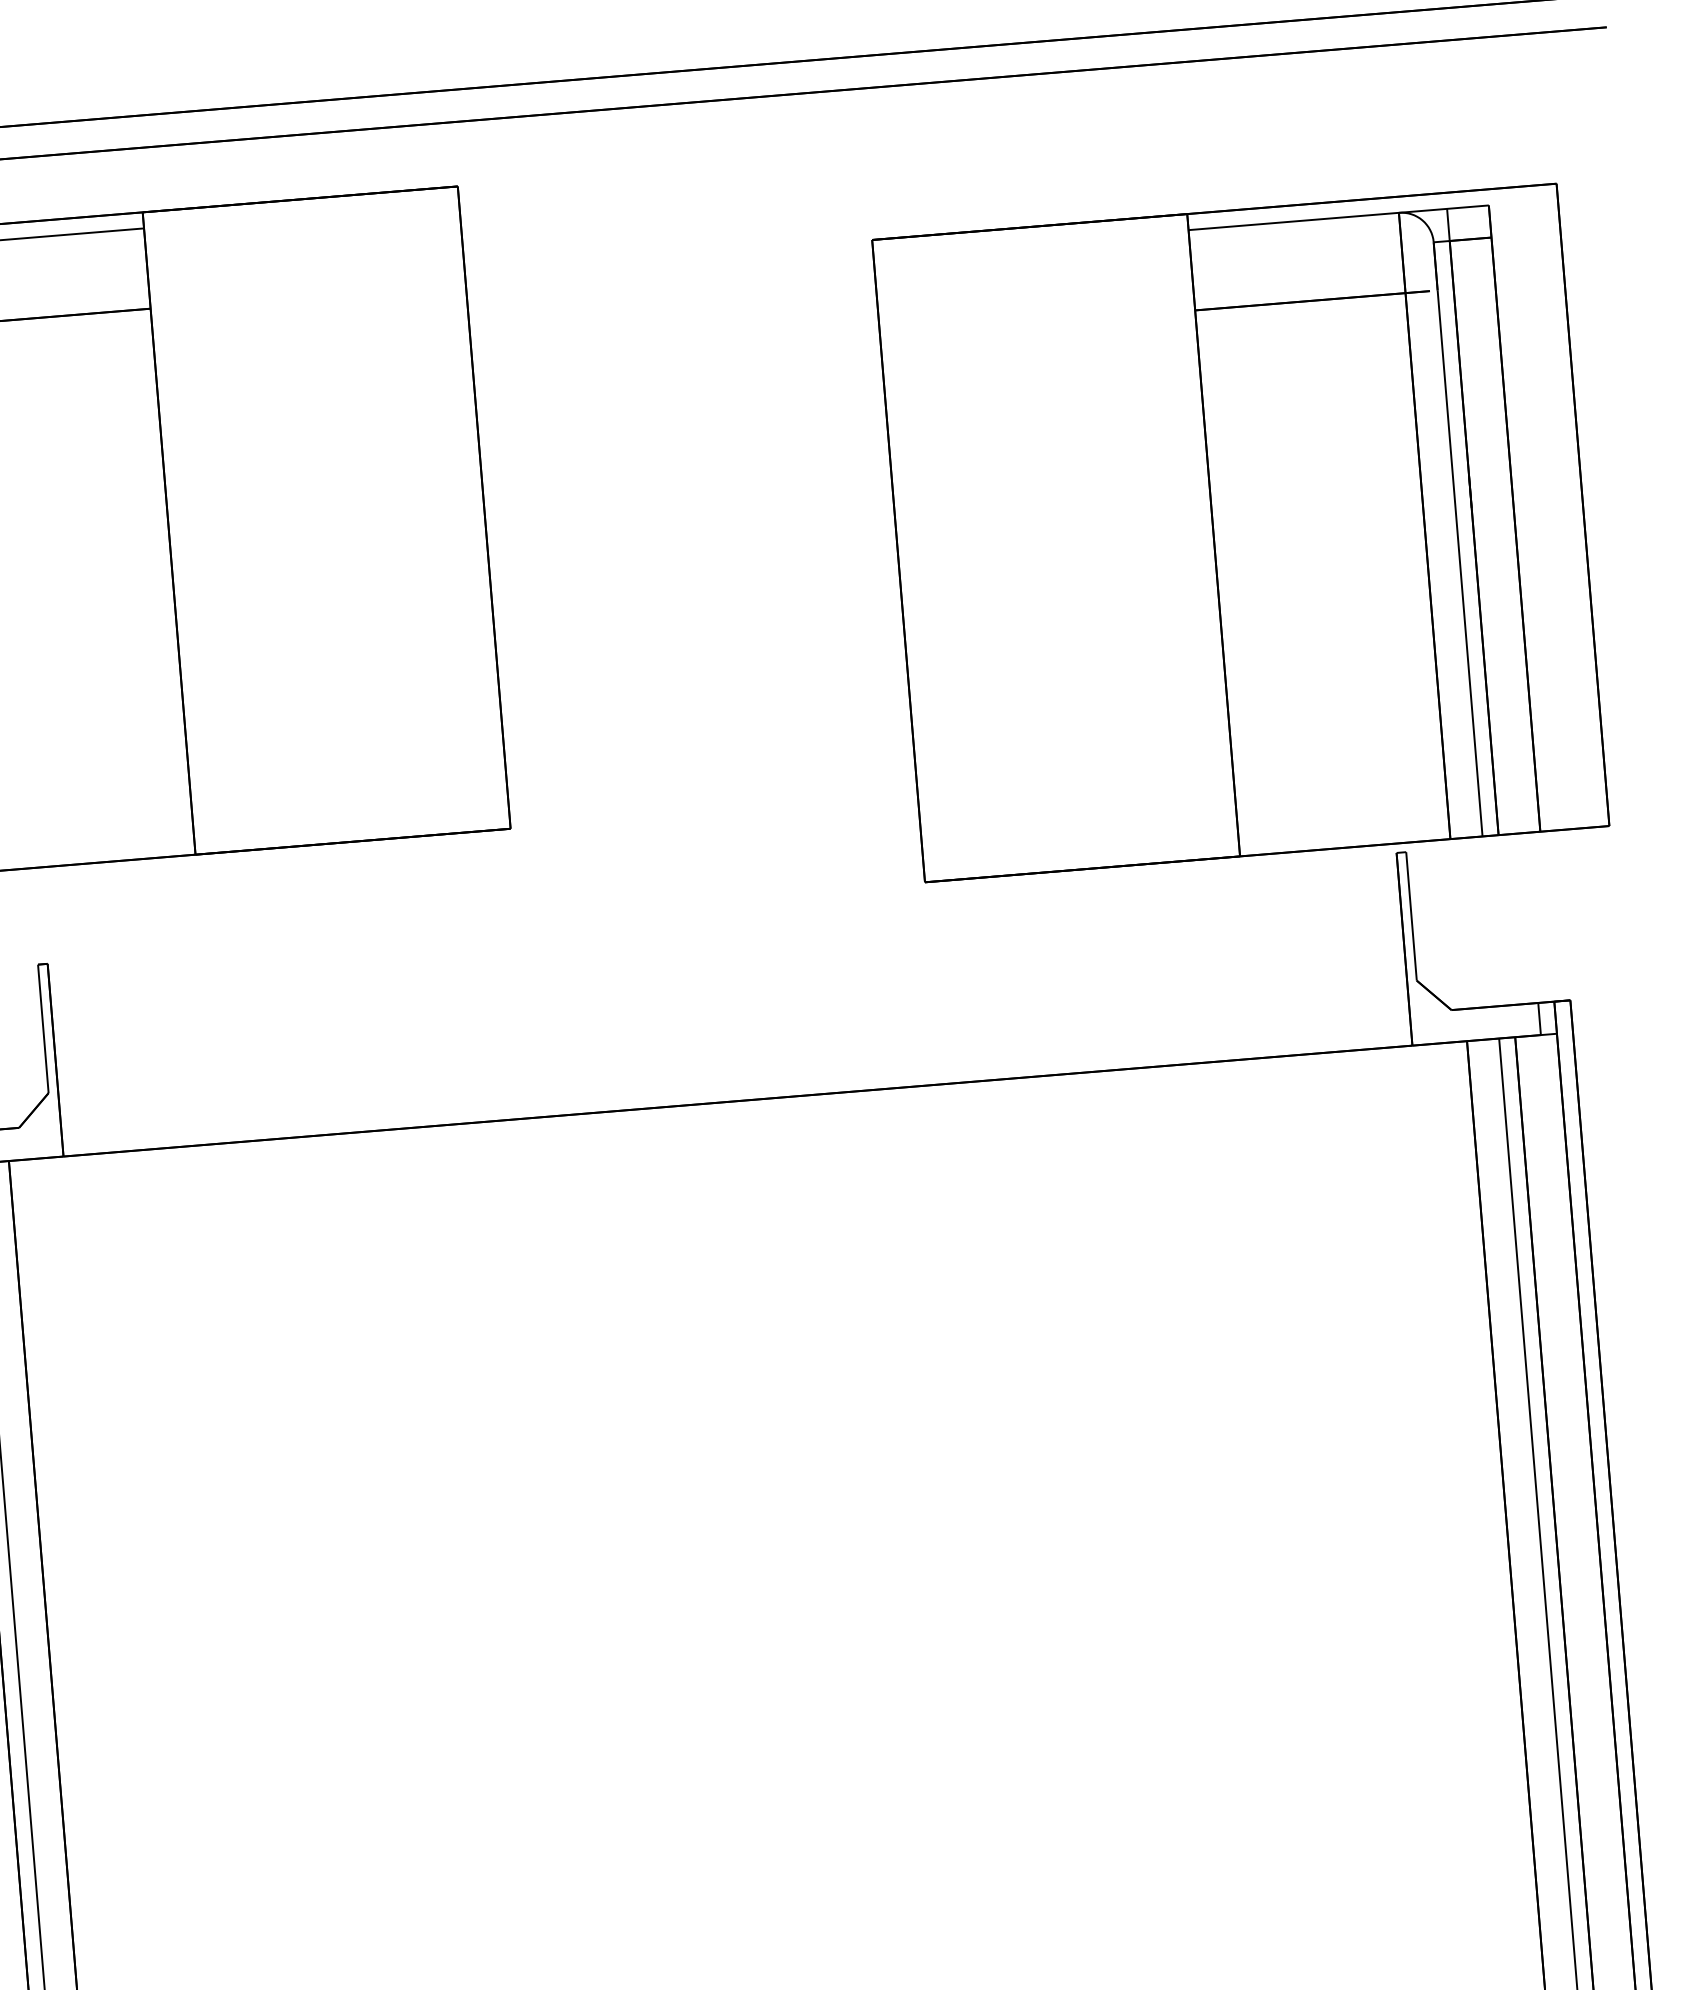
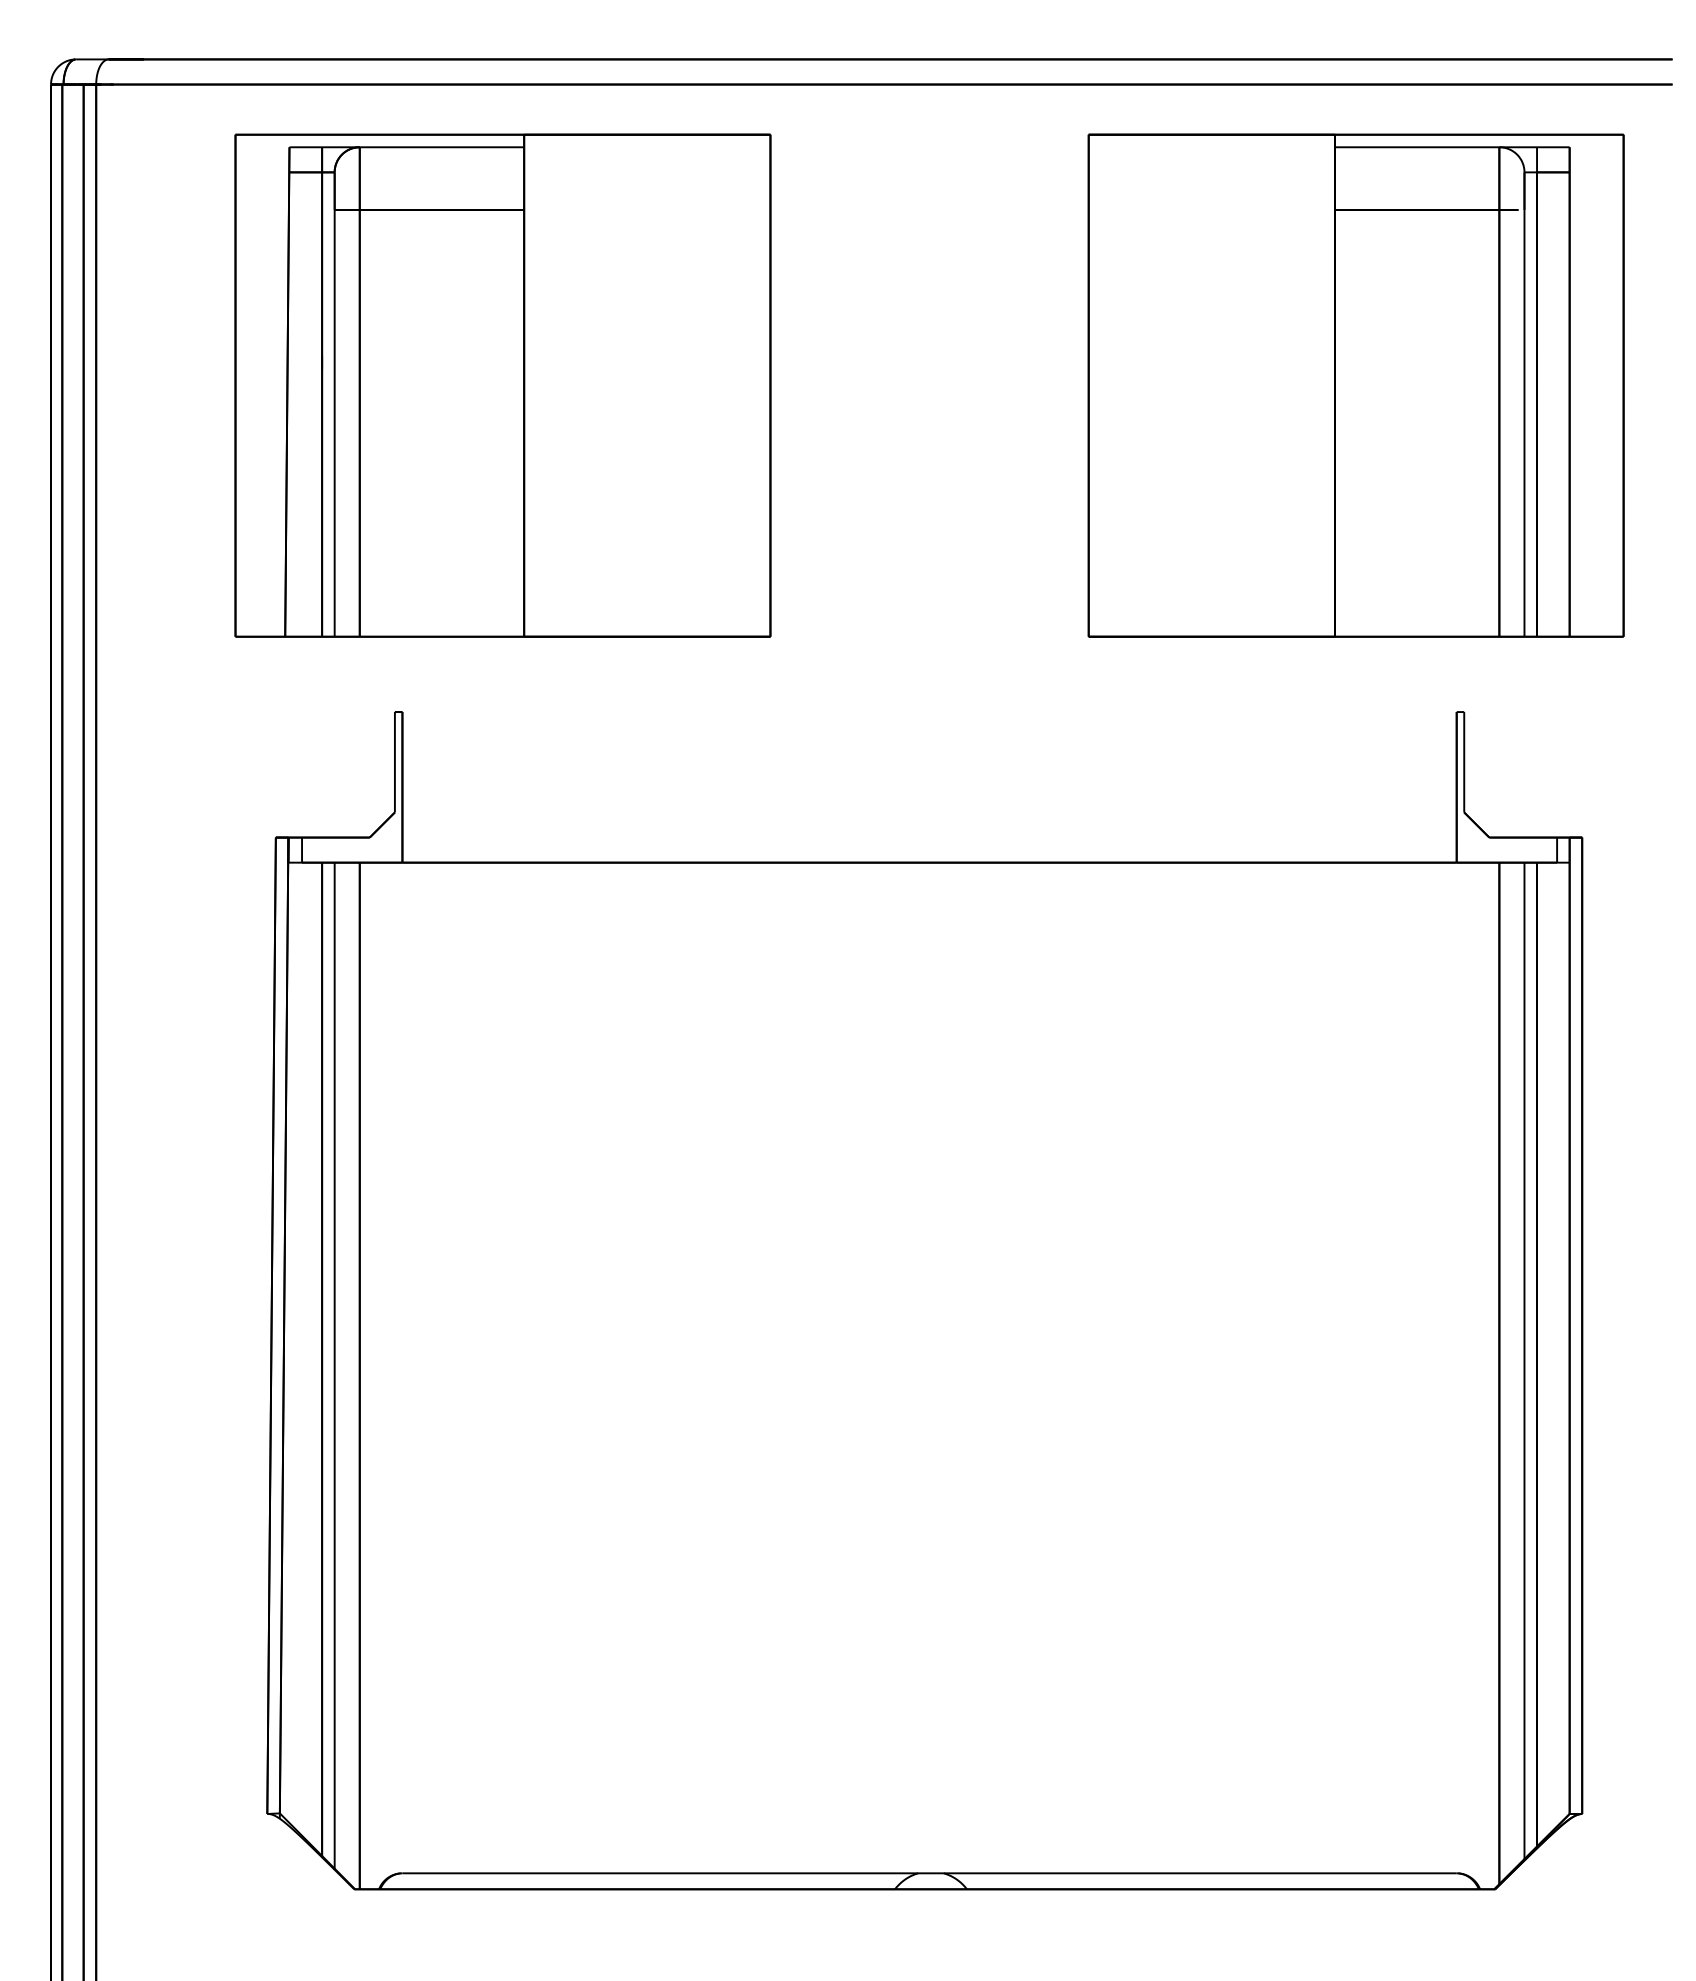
part: (1239, 532) -> (1355, 385), moved

